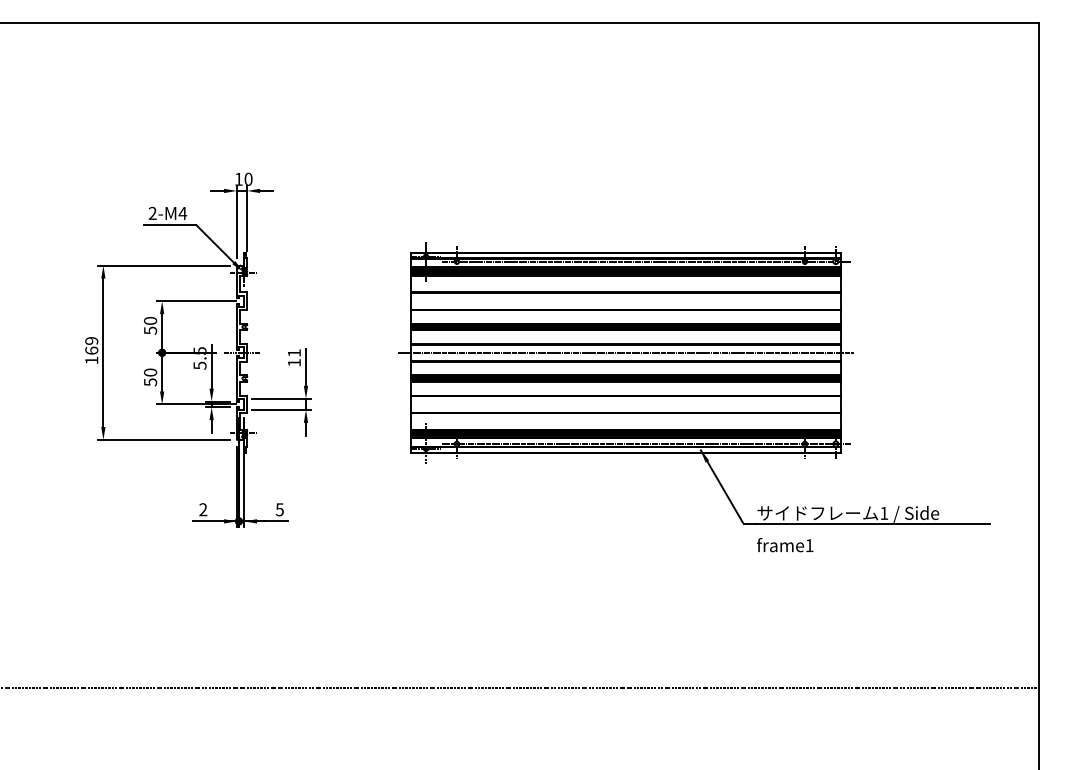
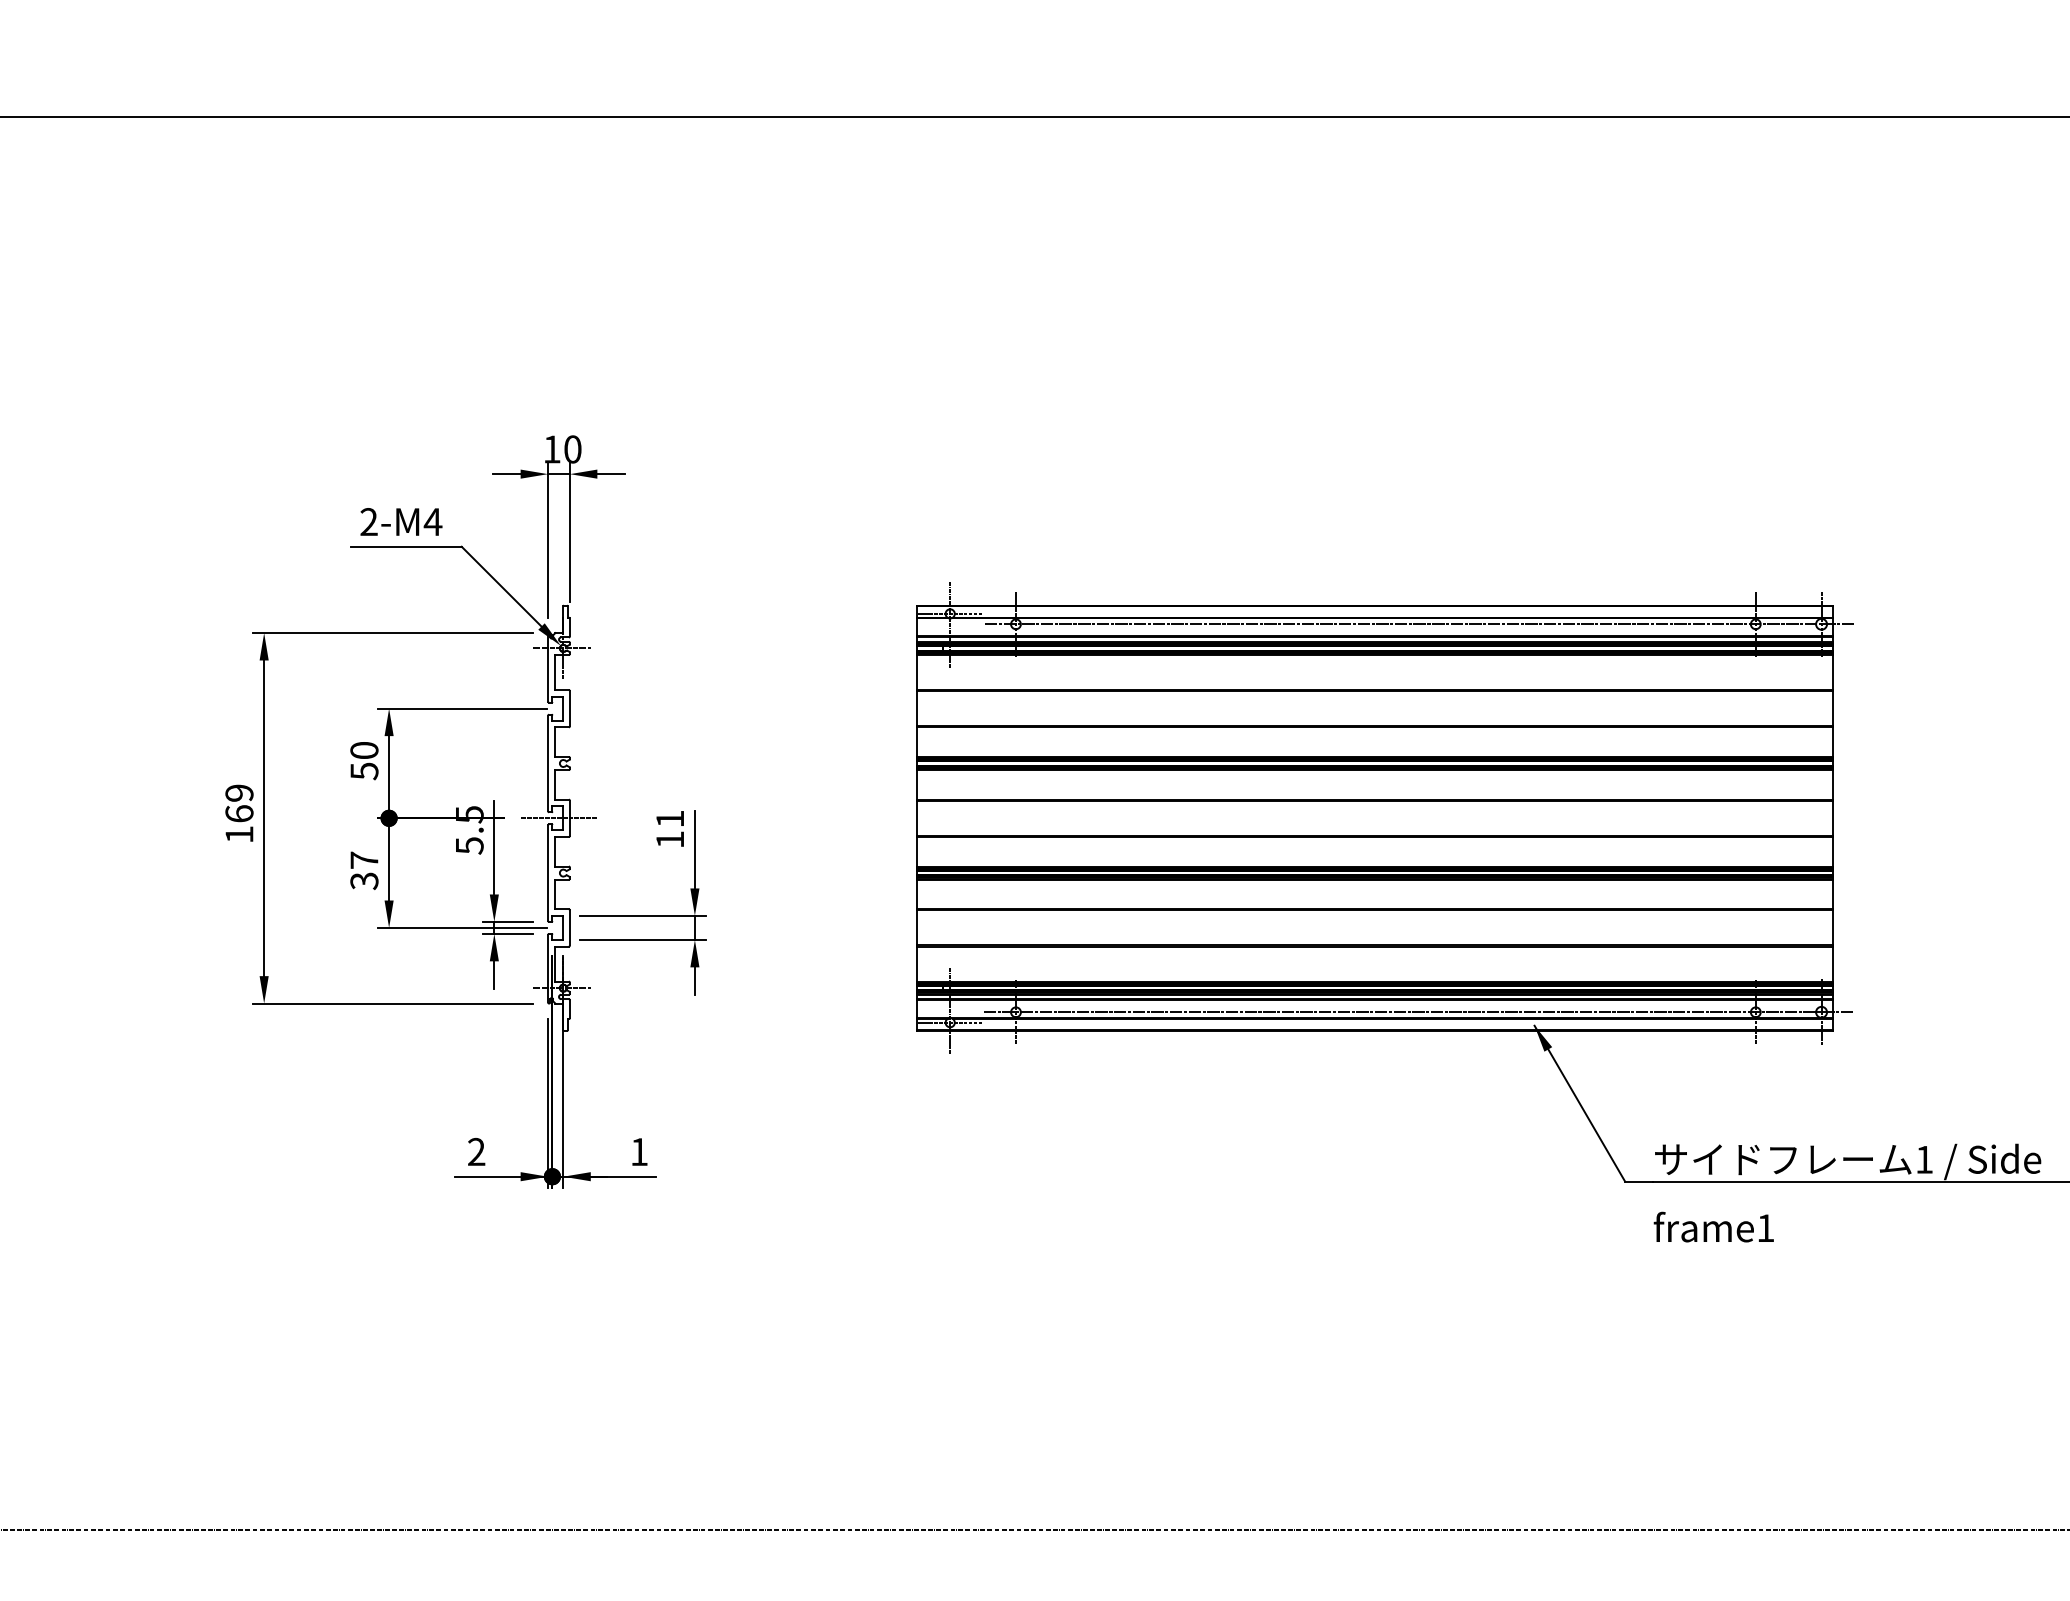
line: (625, 352) -> (1374, 817), removed
text: (150, 376) -> (364, 868), 50 -> 37
text: (279, 509) -> (638, 1151), 5 -> 1

